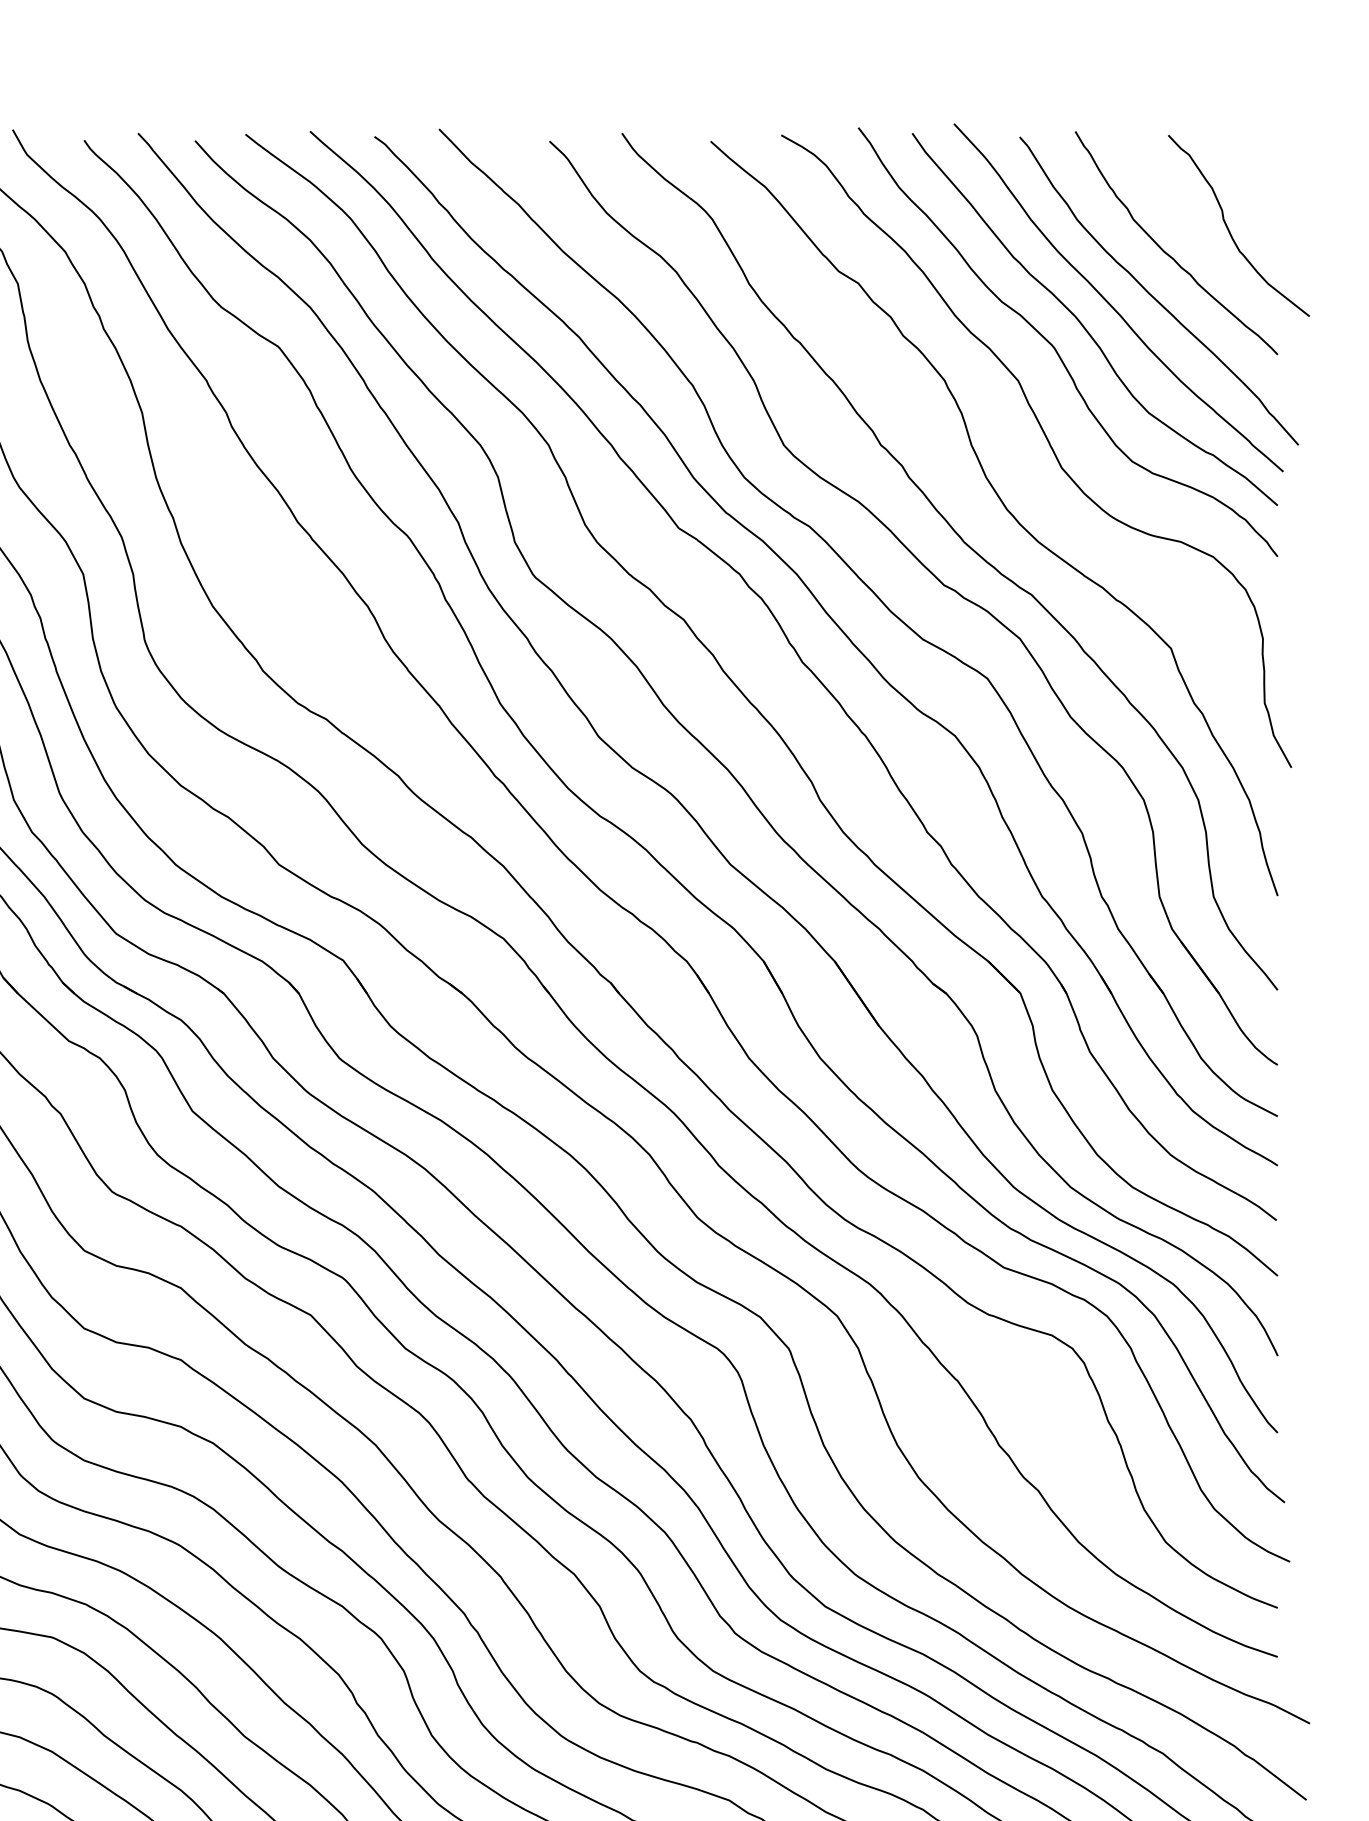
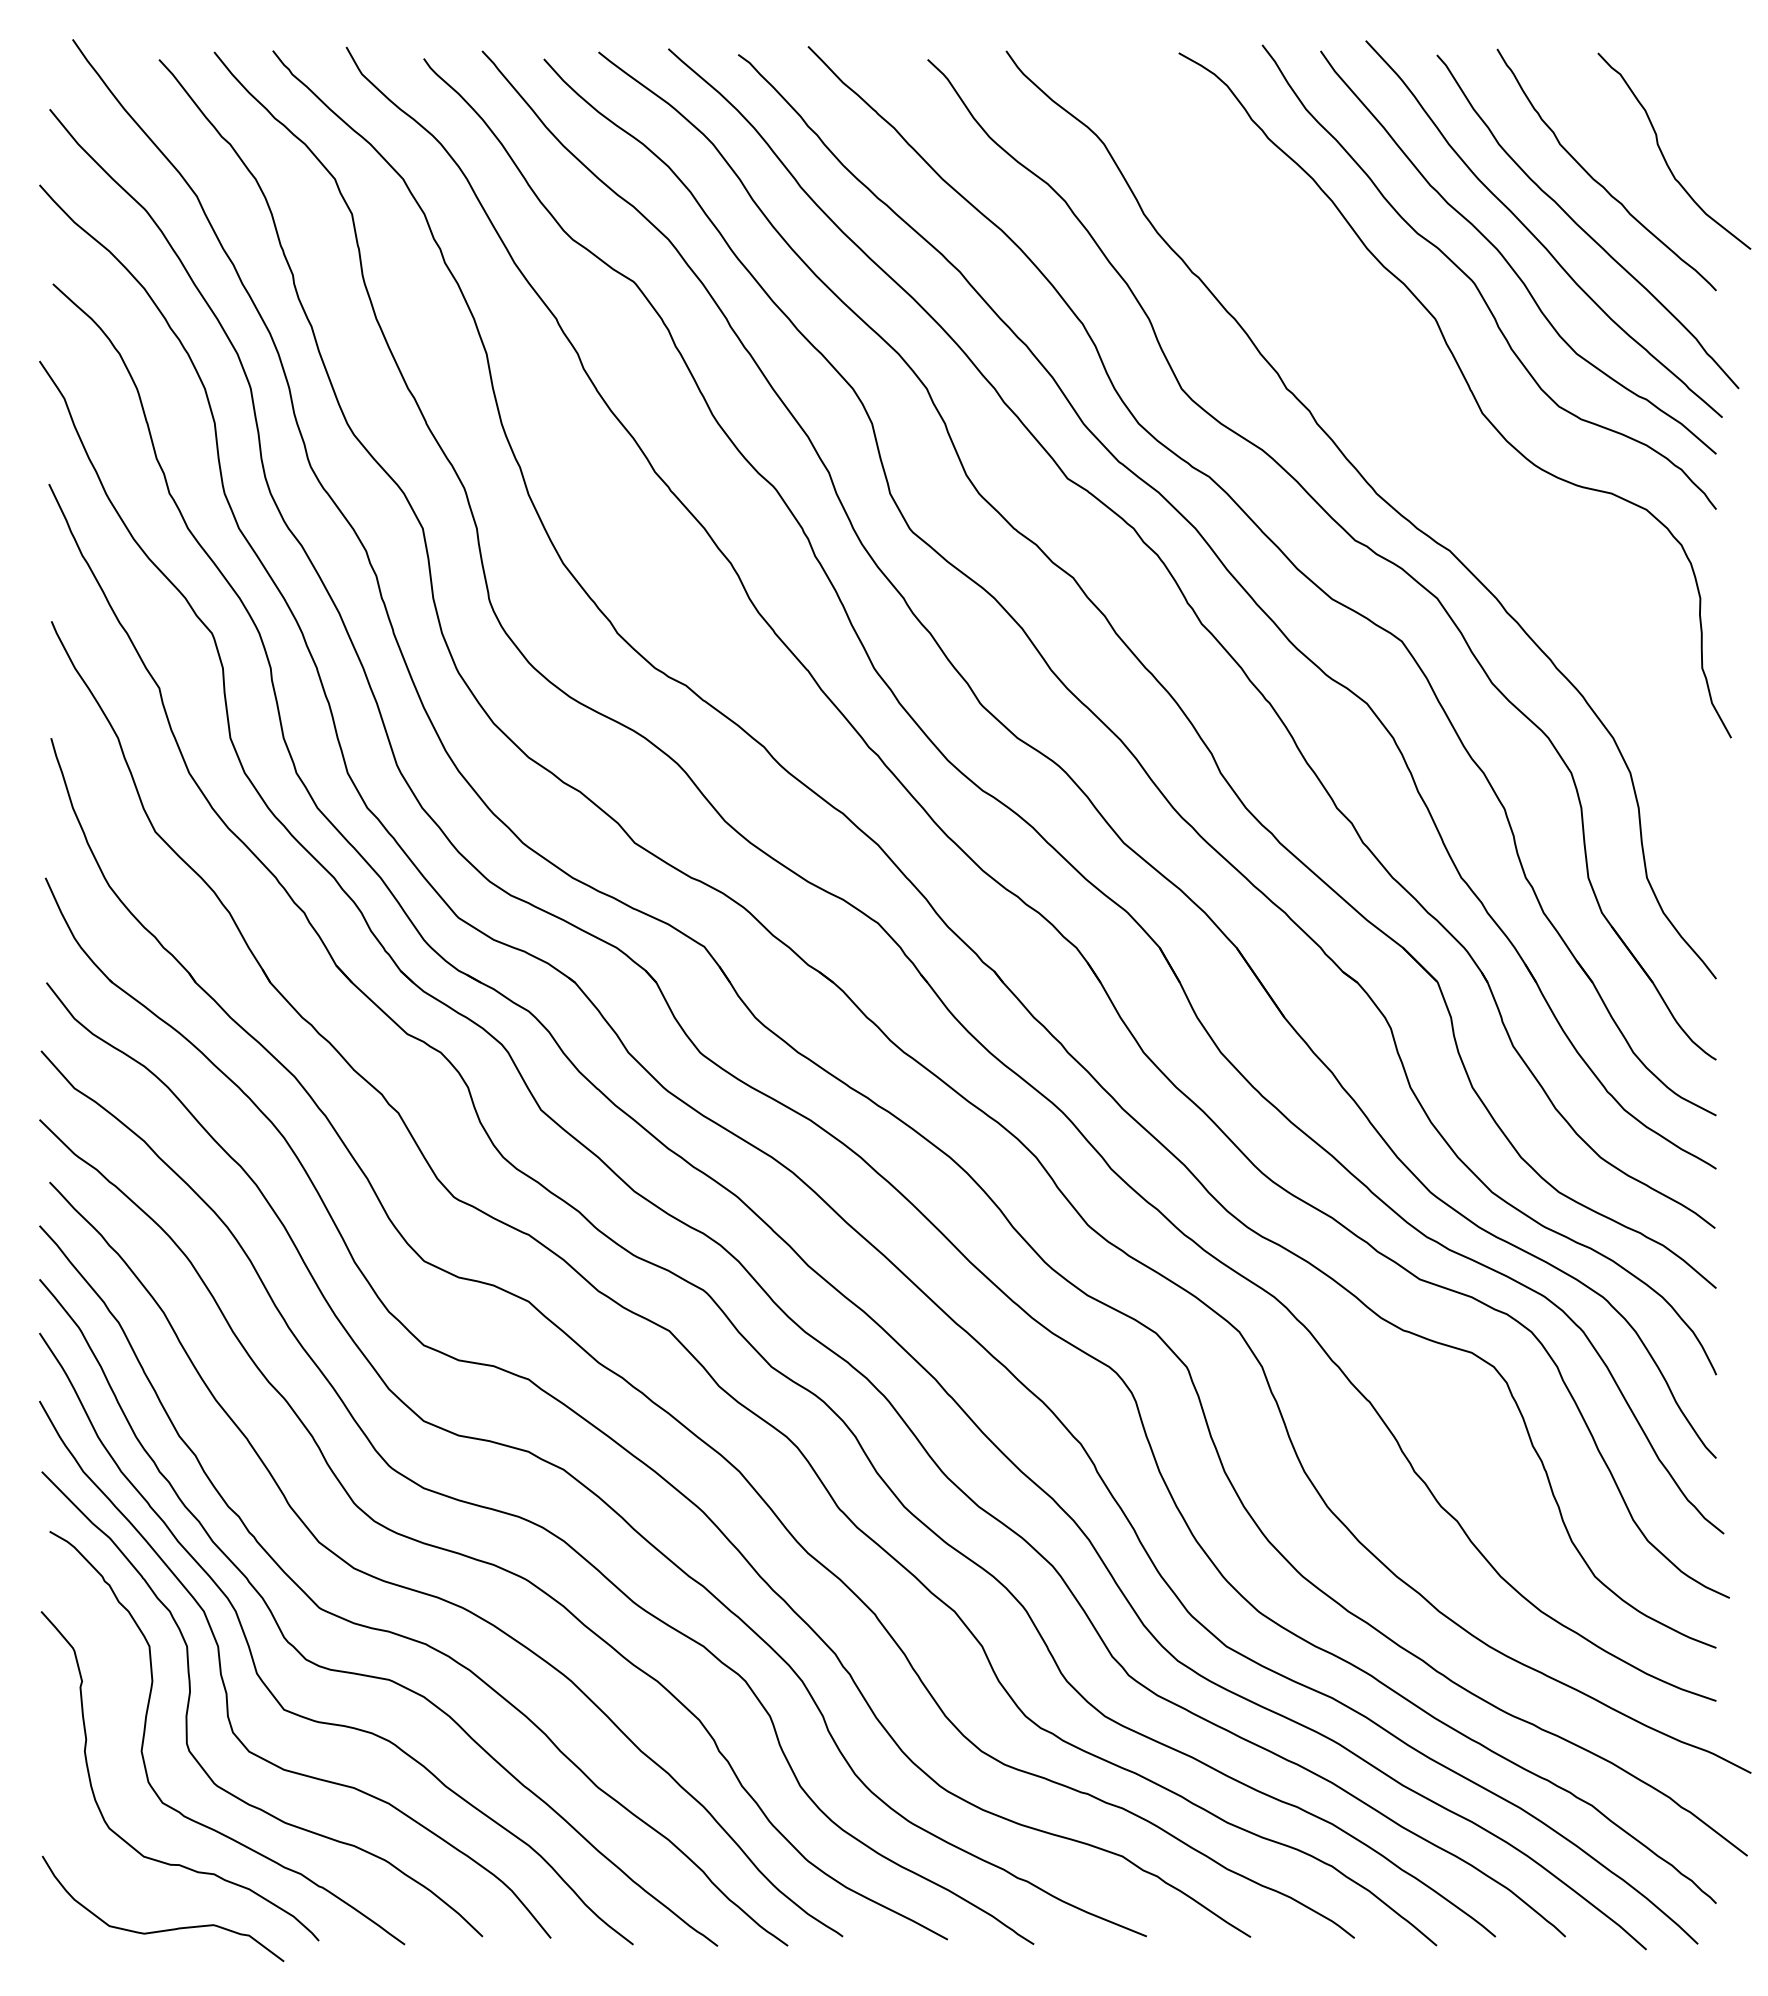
curve: (1006, 510) -> (1422, 459), removed

